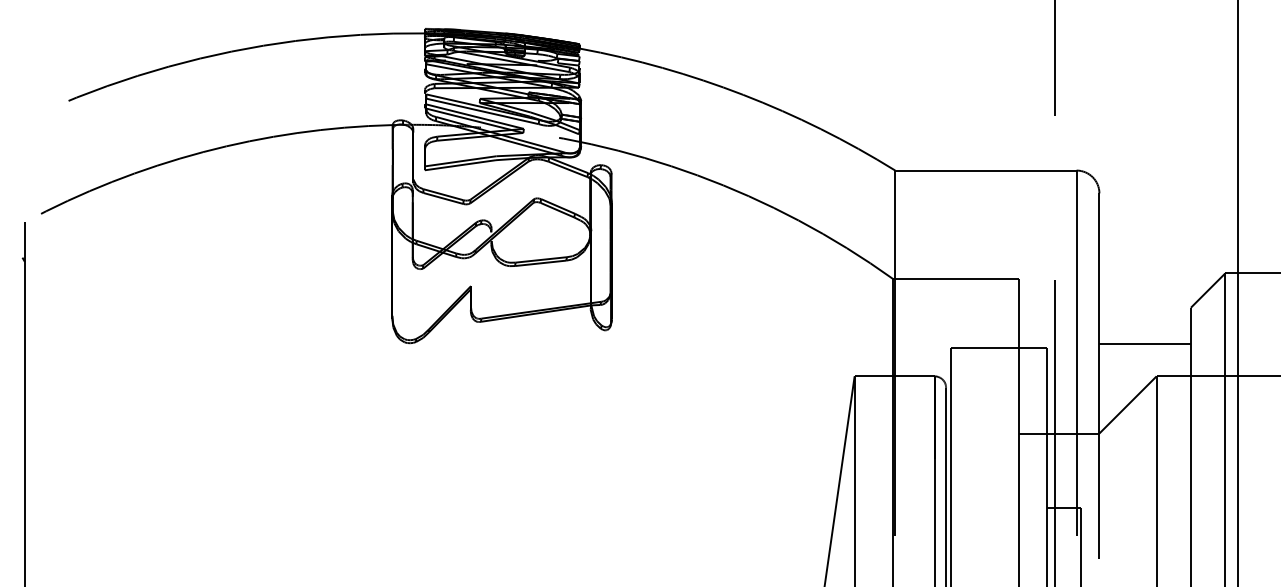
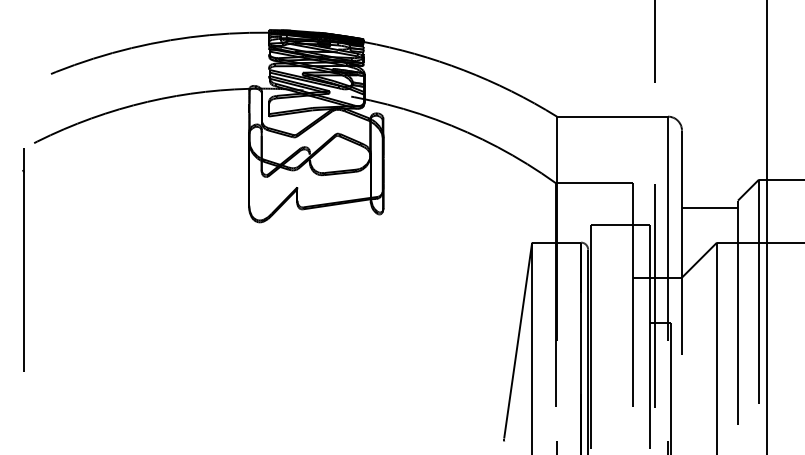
line: (1145, 343) -> (710, 207), moved

